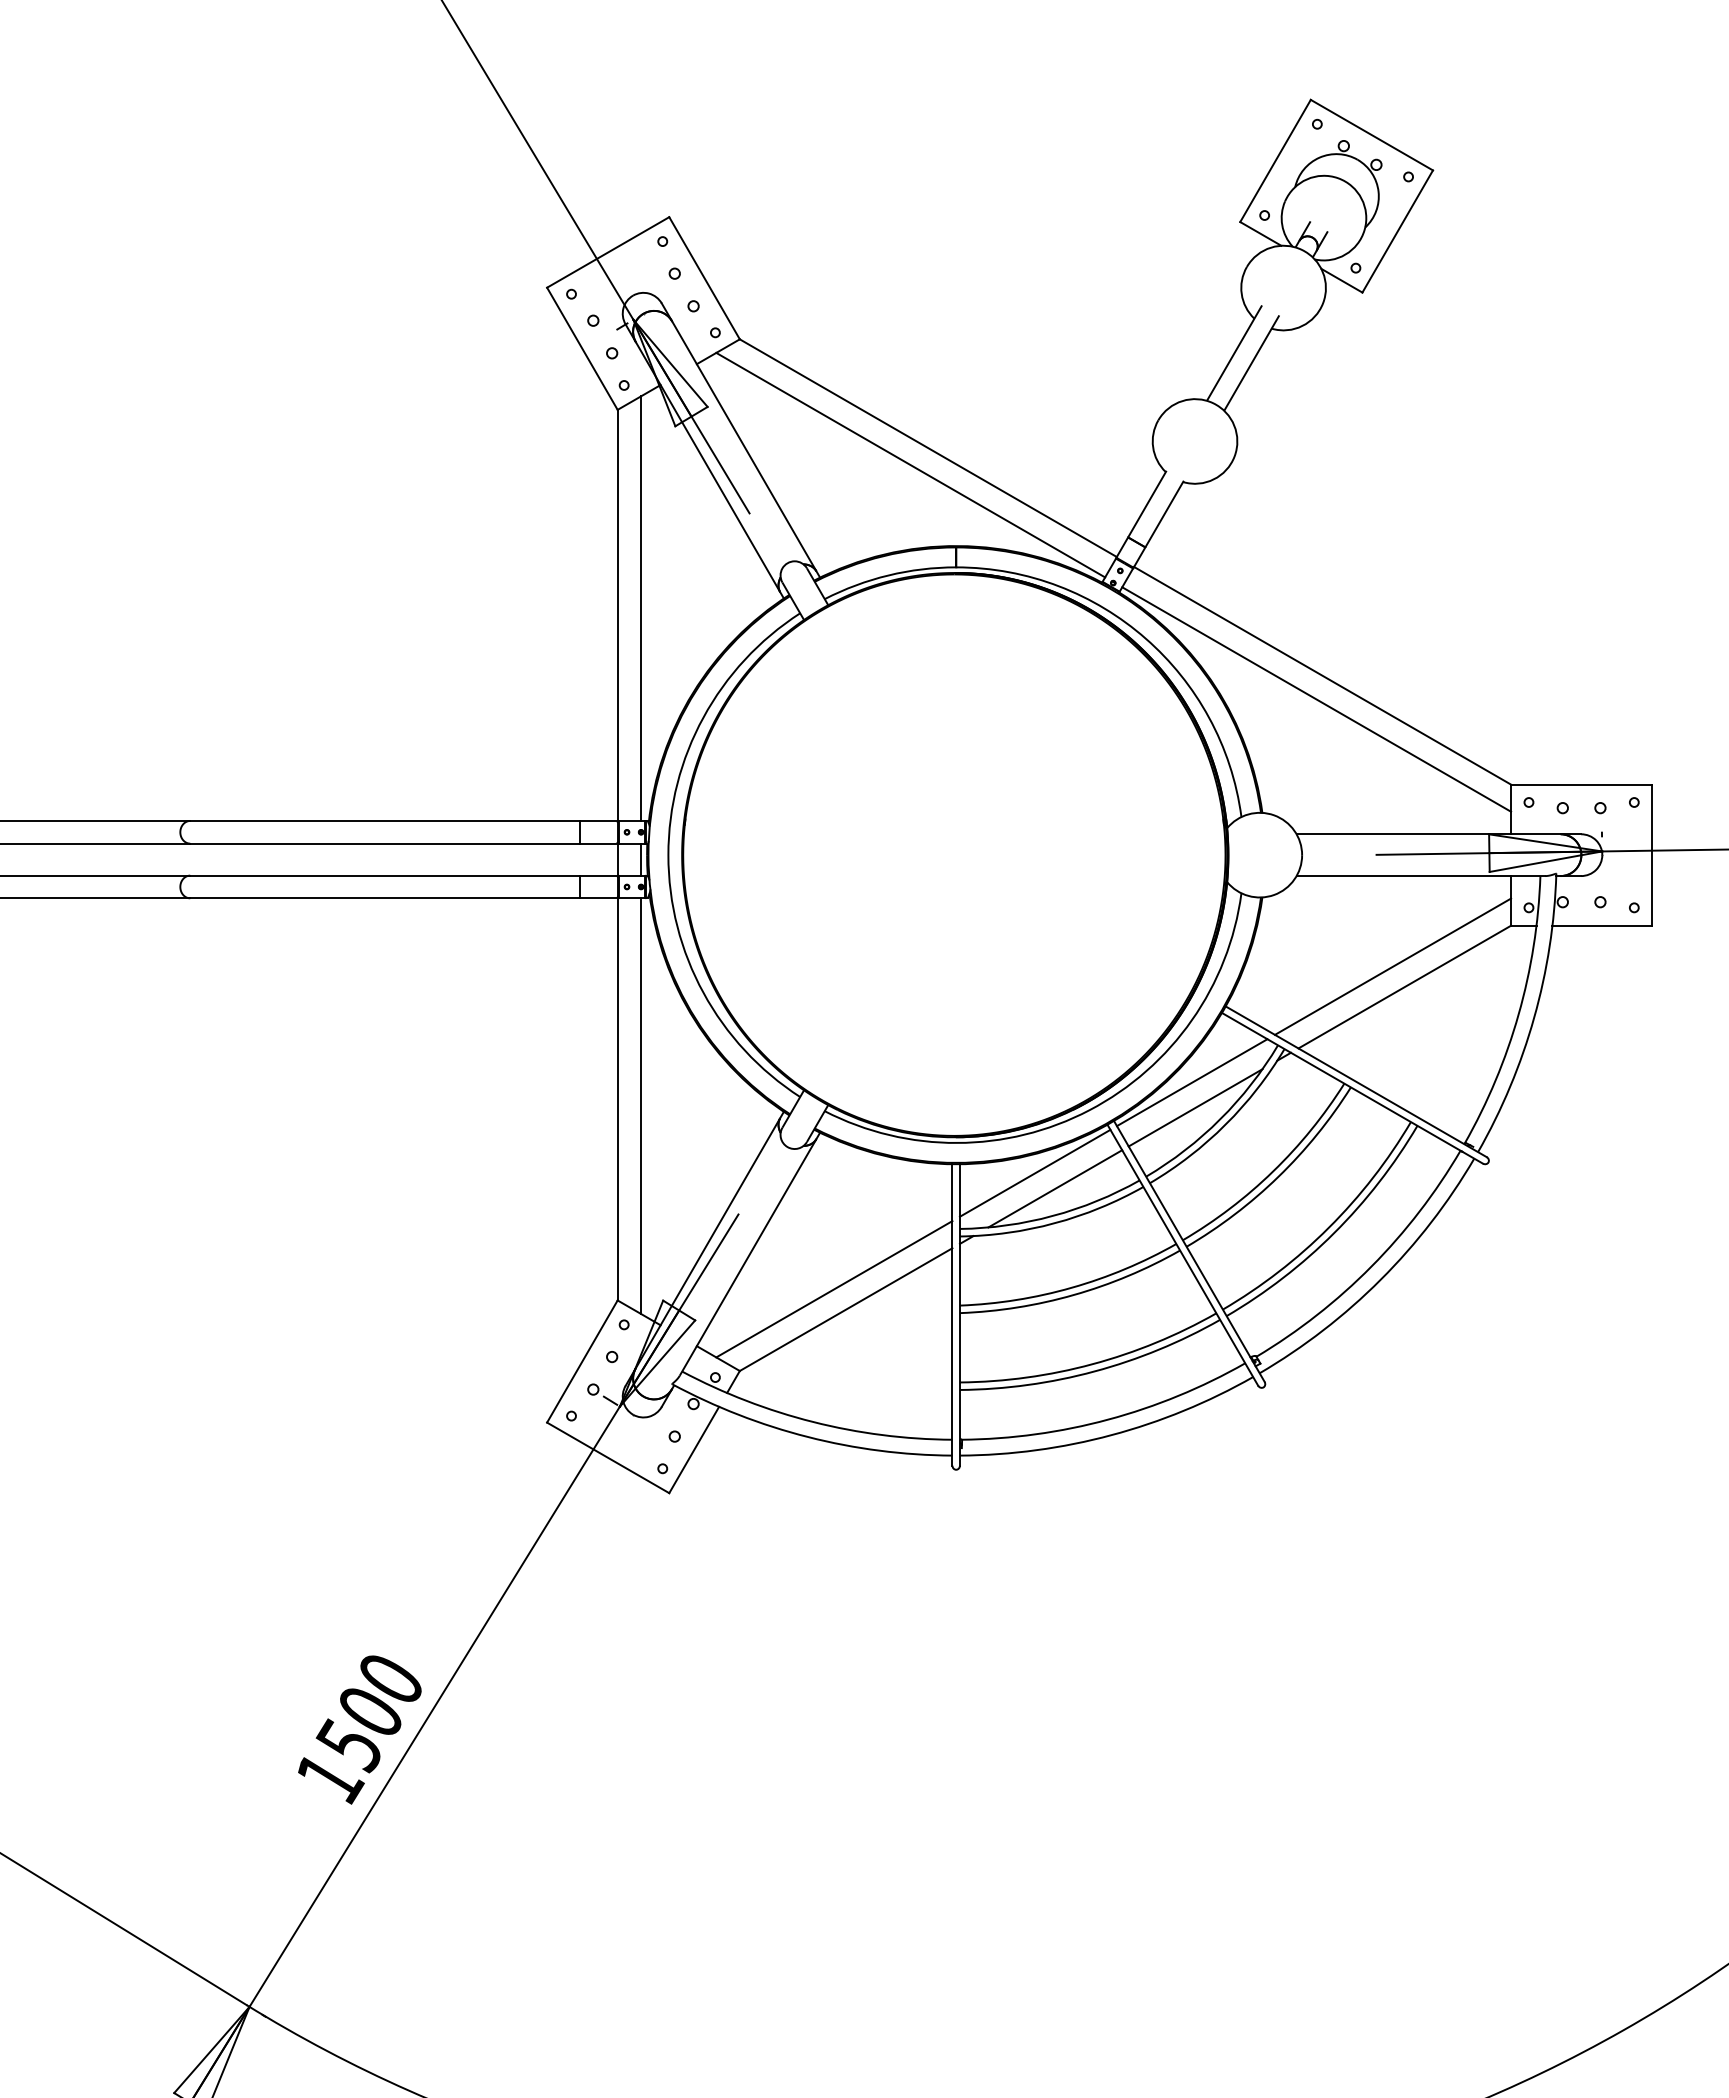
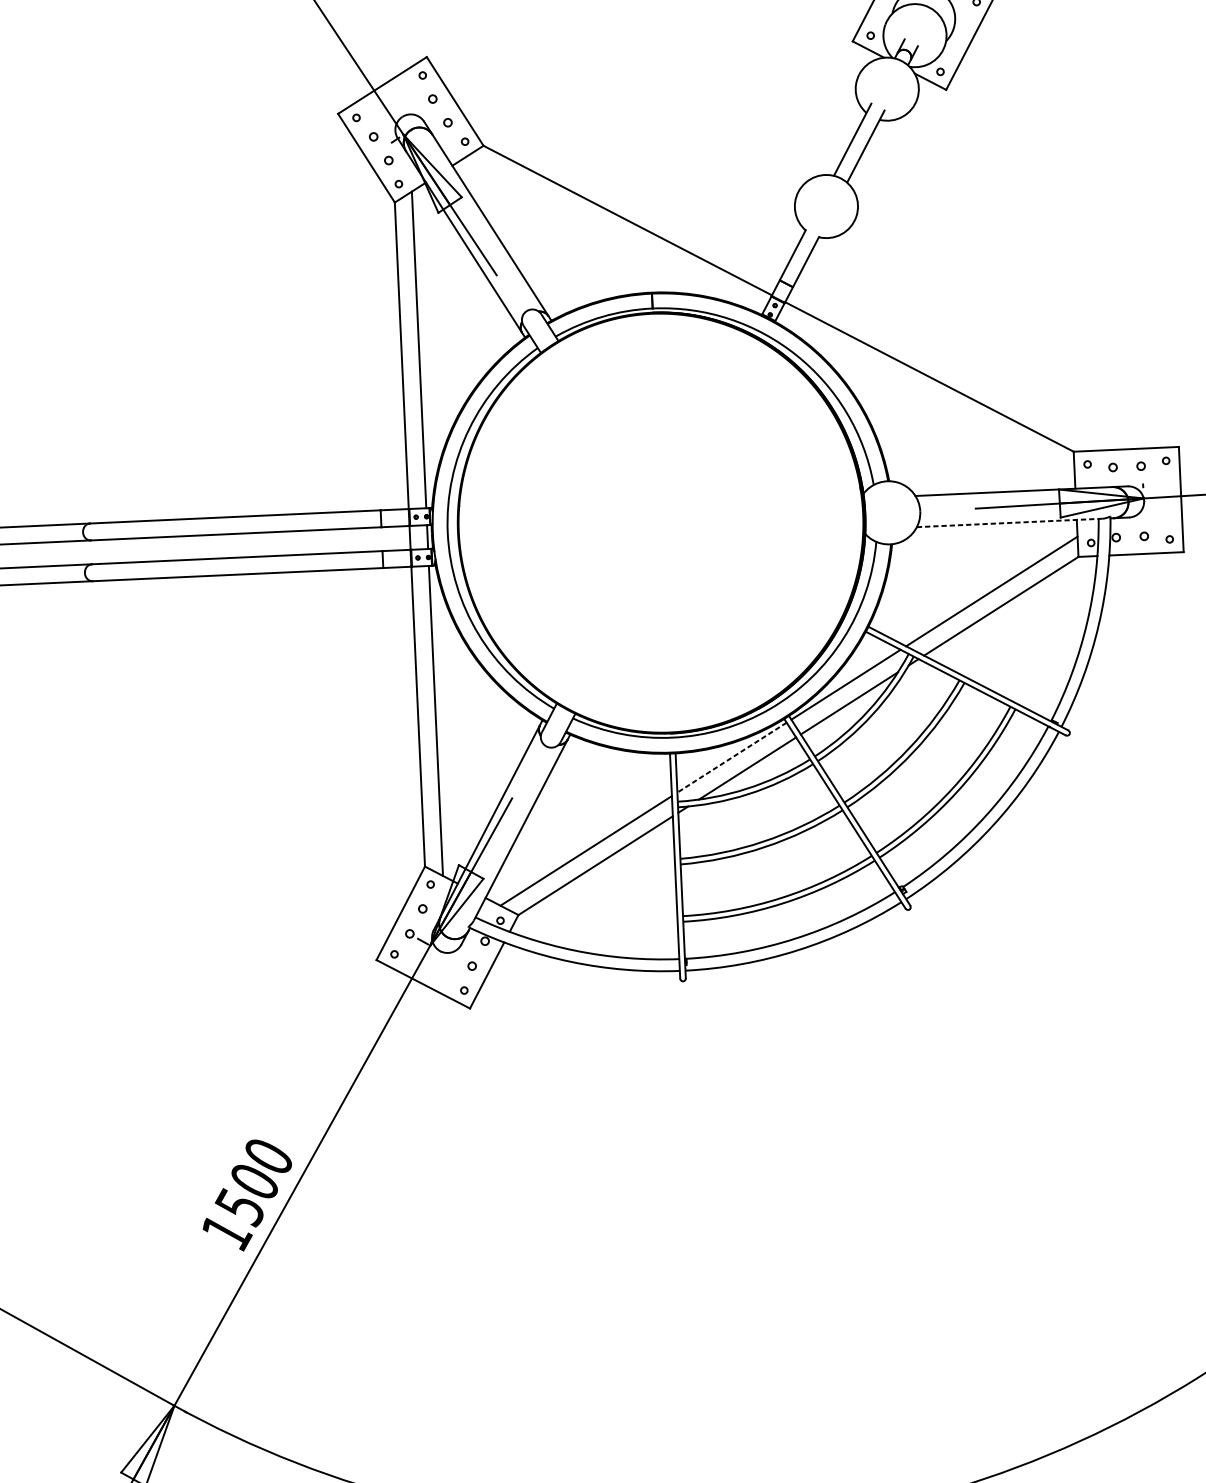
line: (910, 464) -> (615, 233), removed
line: (1316, 699) -> (925, 394), removed
line: (1421, 876) -> (1010, 523), solid -> dashed
line: (1035, 1173) -> (732, 757), solid -> dashed

